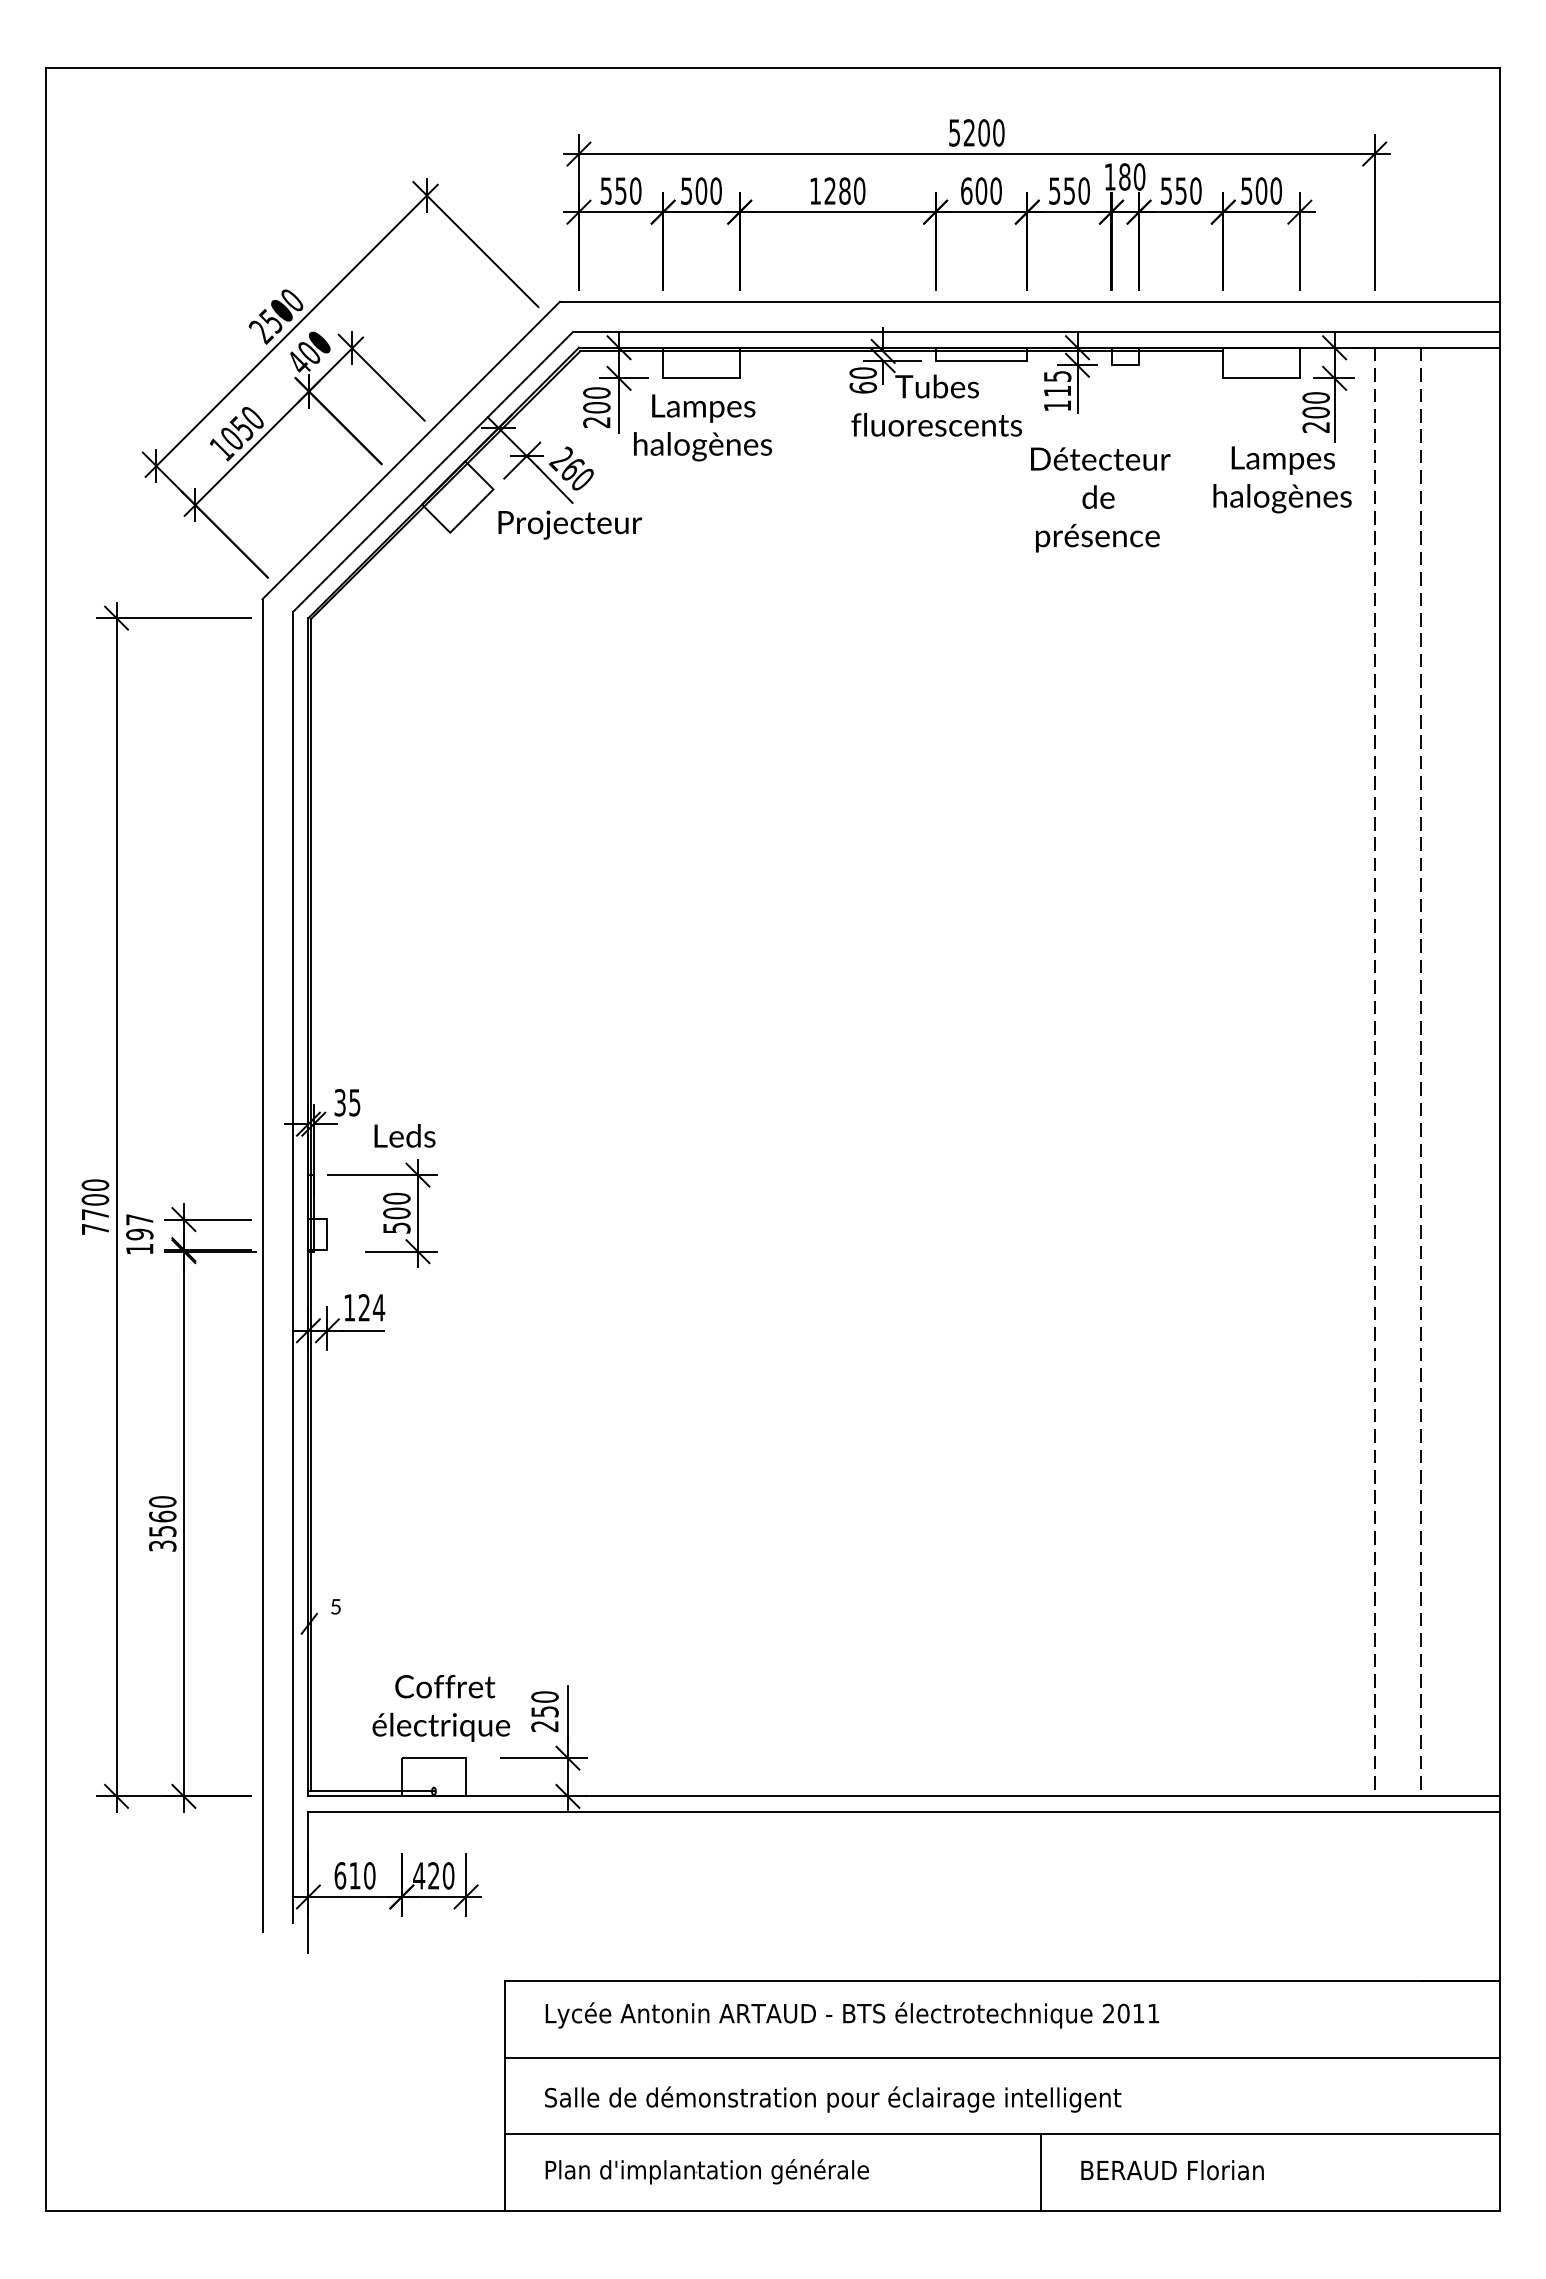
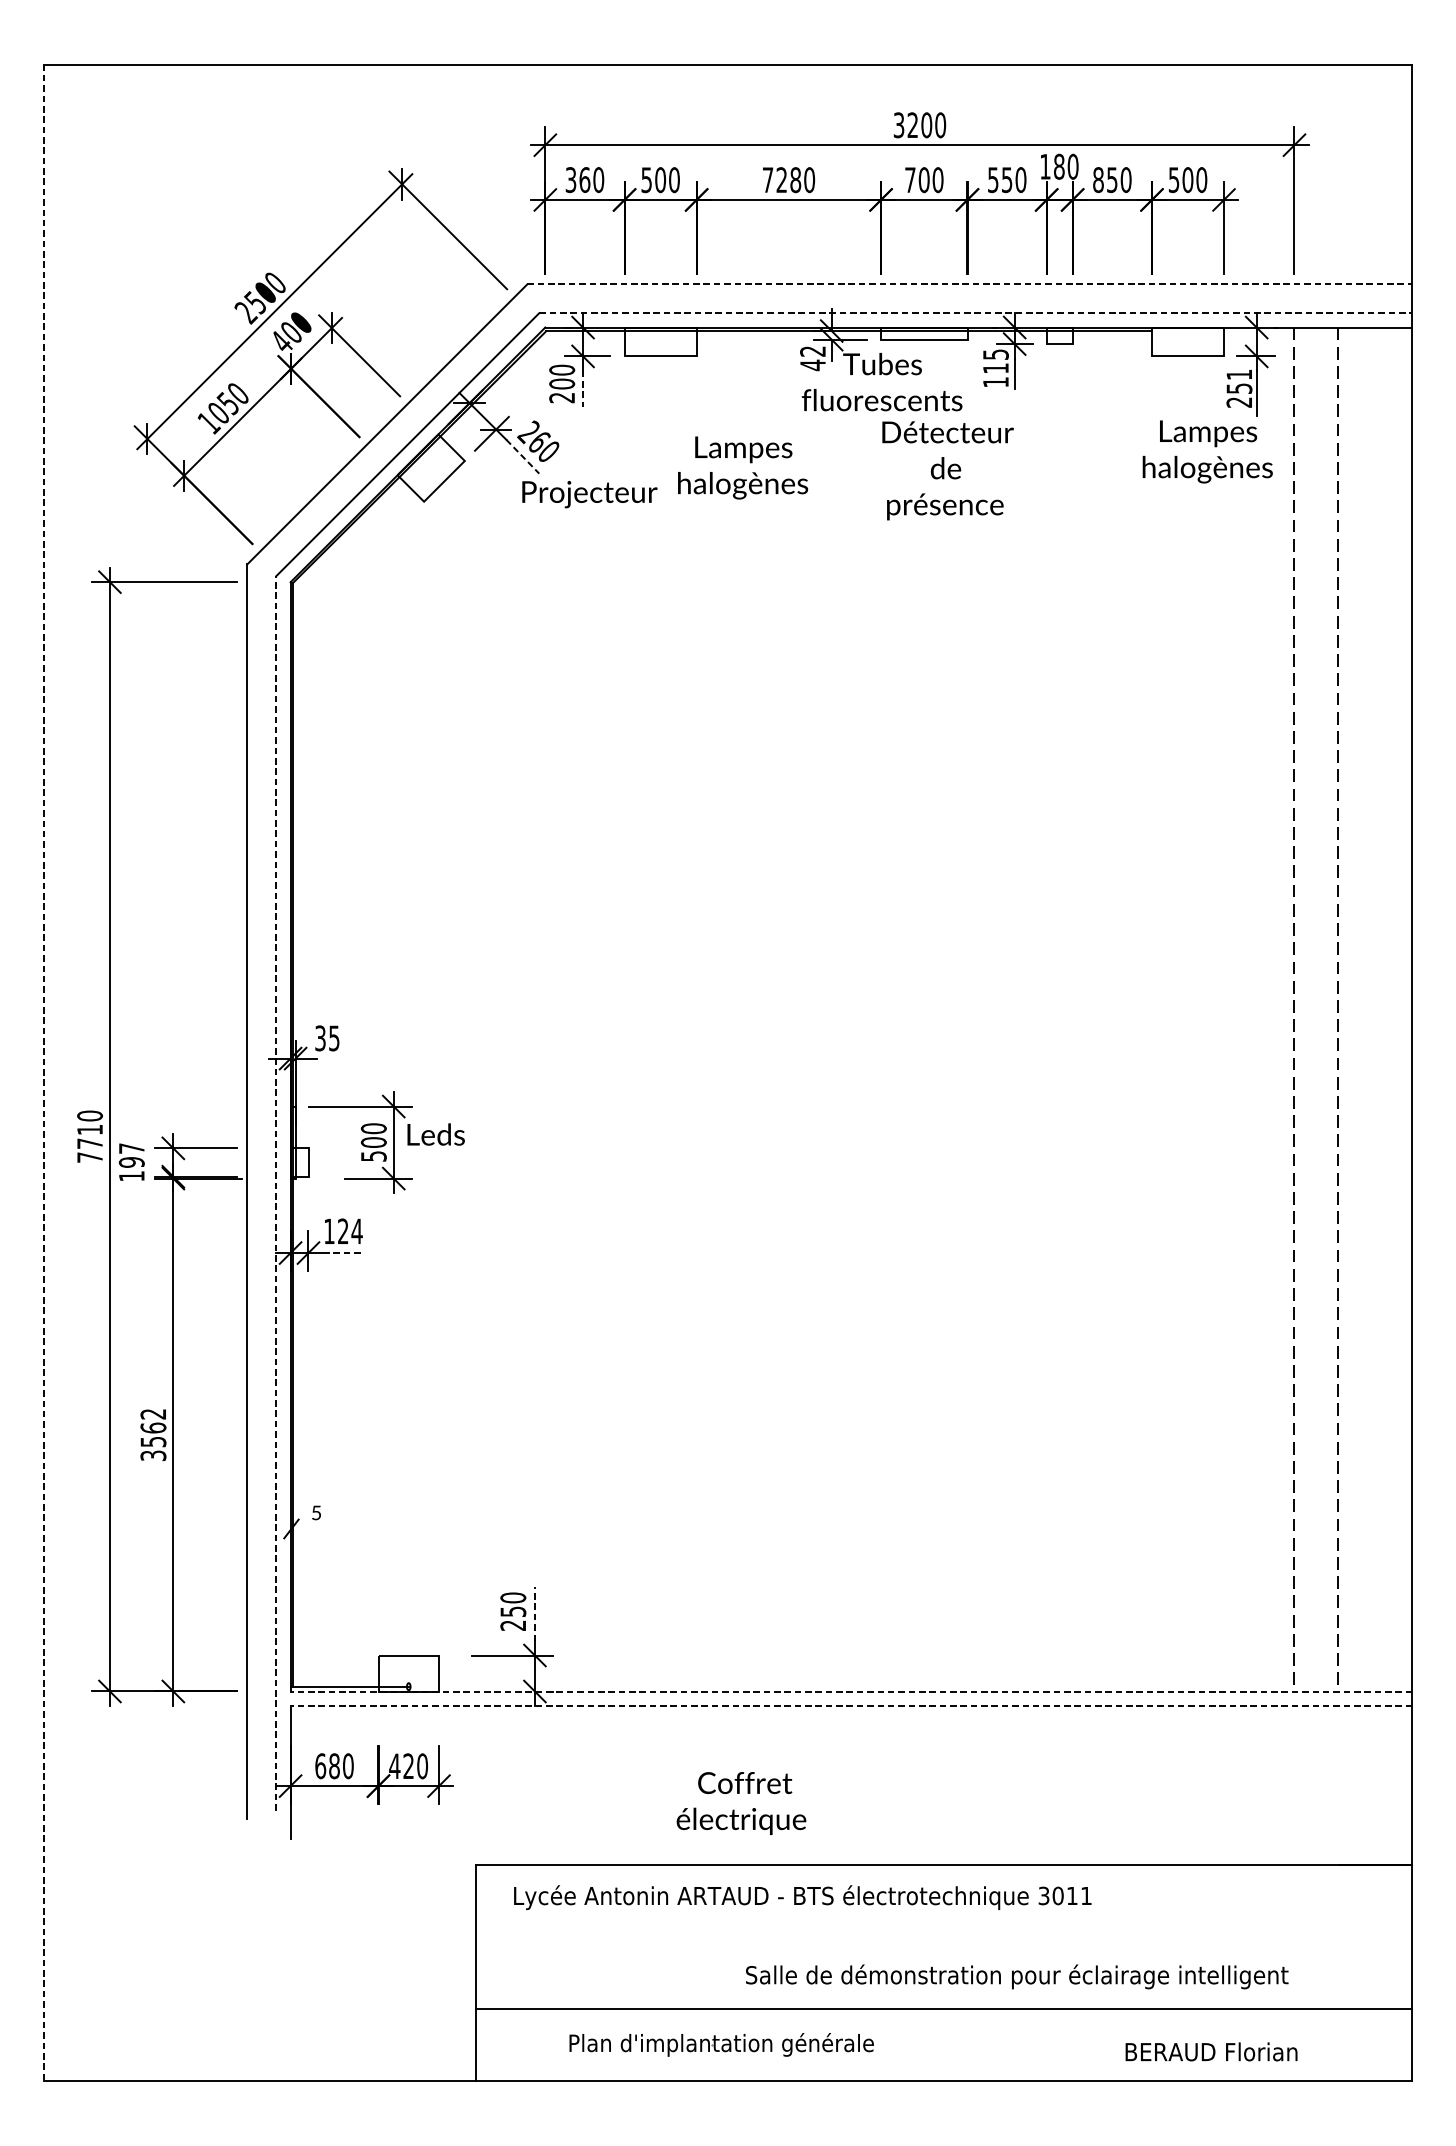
text: (954, 132) -> (898, 124), 5200 -> 3200
text: (613, 190) -> (577, 179), 550 -> 360
text: (815, 190) -> (768, 179), 1280 -> 7280
text: (966, 190) -> (910, 179), 600 -> 700
text: (1166, 190) -> (1098, 179), 550 -> 850
line: (1029, 301) -> (969, 284), solid -> dashed
line: (1036, 332) -> (976, 313), solid -> dashed
text: (863, 380) -> (813, 358), 60 -> 42
text: (1315, 405) -> (1238, 381), 200 -> 251
line: (619, 413) -> (583, 389), solid -> dashed
text: (703, 427) -> (743, 467), moved
line: (555, 485) -> (523, 457), solid -> dashed
text: (1100, 499) -> (947, 470), moved
text: (570, 524) -> (590, 493), moved
text: (404, 1135) -> (435, 1134), moved
line: (46, 1139) -> (44, 1073), solid -> dashed
text: (95, 1199) -> (90, 1129), 7700 -> 7710
line: (293, 1267) -> (276, 1193), solid -> dashed
line: (363, 1330) -> (342, 1252), solid -> dashed
text: (162, 1501) -> (153, 1413), 3560 -> 3562
text: (441, 1708) -> (741, 1803), moved
line: (567, 1714) -> (534, 1614), solid -> dashed
line: (904, 1796) -> (851, 1691), solid -> dashed
line: (904, 1811) -> (851, 1705), solid -> dashed
text: (354, 1875) -> (333, 1765), 610 -> 680
text: (1108, 2013) -> (1043, 1895), 2011 -> 3011
line: (1002, 2057) -> (944, 1937), removed
text: (833, 2099) -> (1017, 1976), moved
text: (1172, 2170) -> (1211, 2052), moved
part: (706, 2171) -> (720, 2044), moved
line: (1040, 2172) -> (979, 2045), removed

